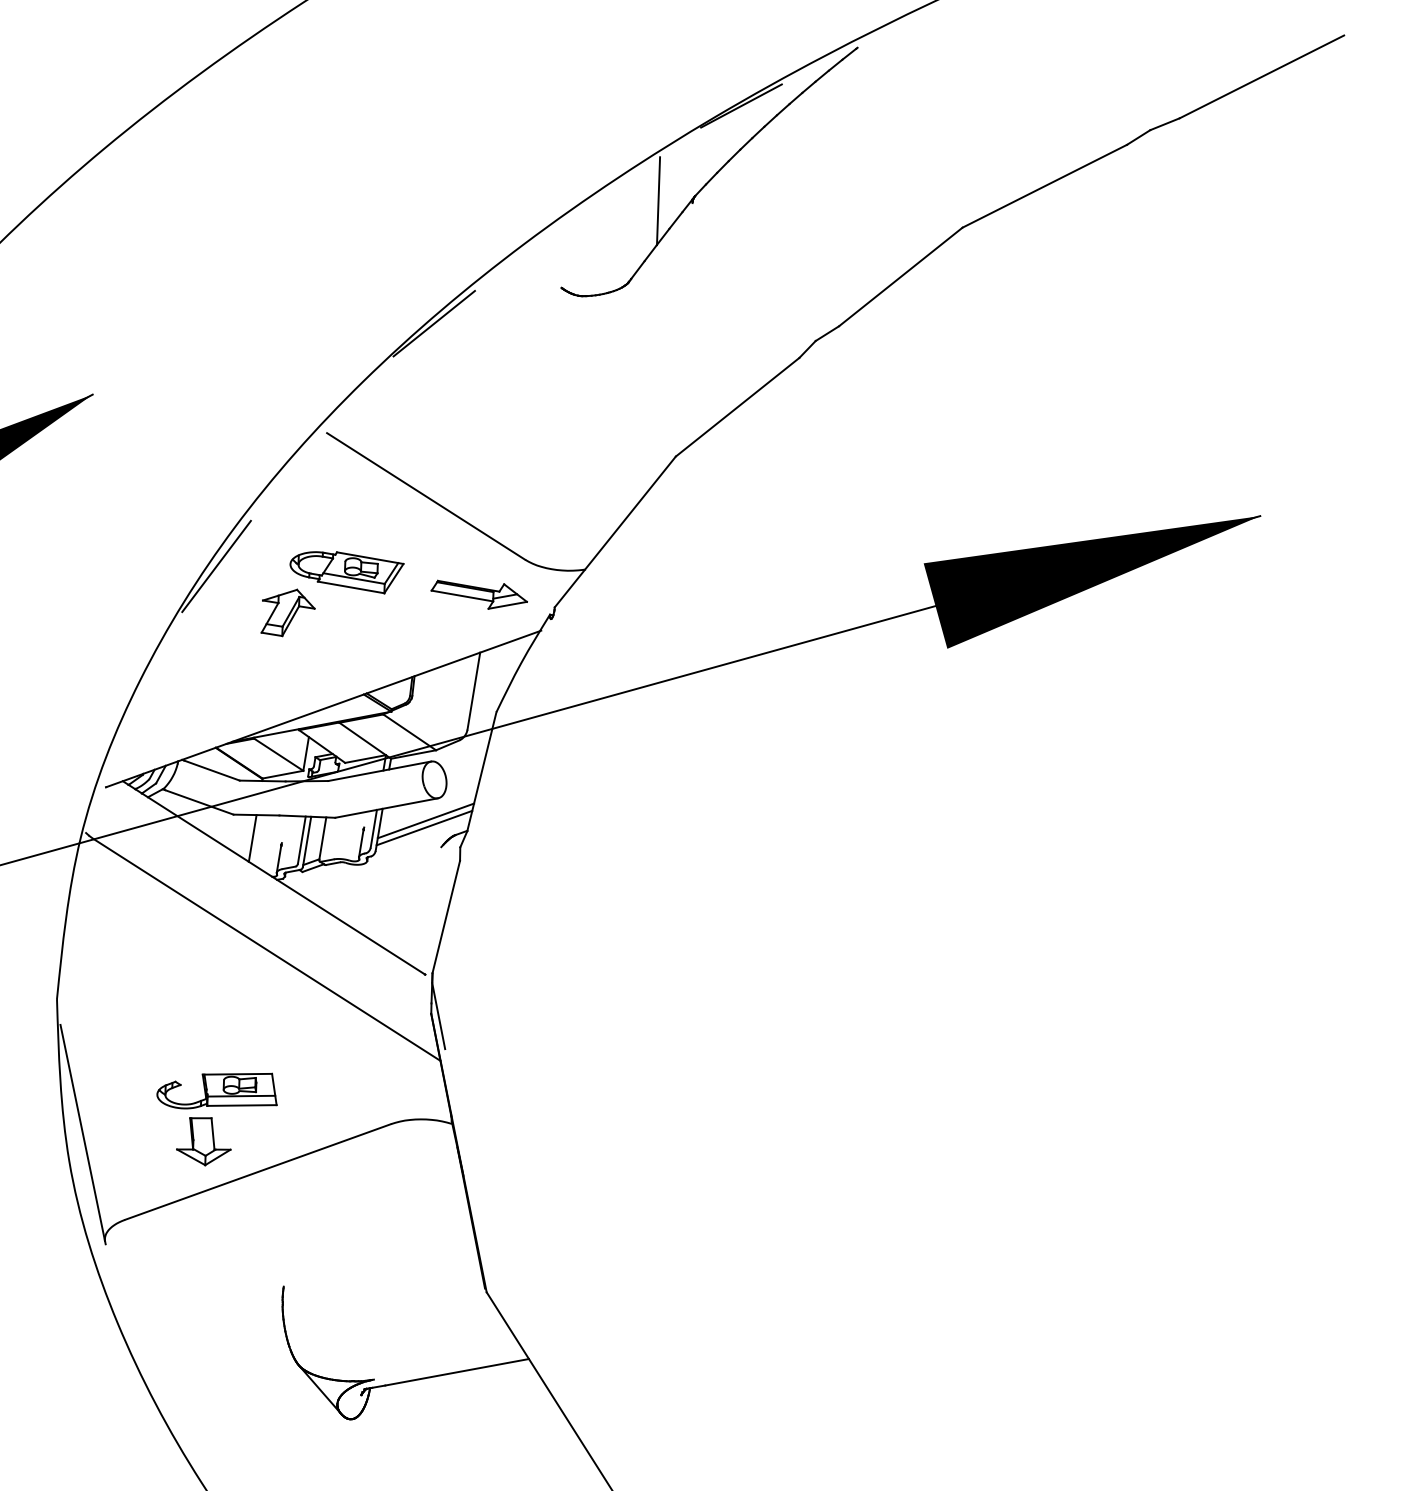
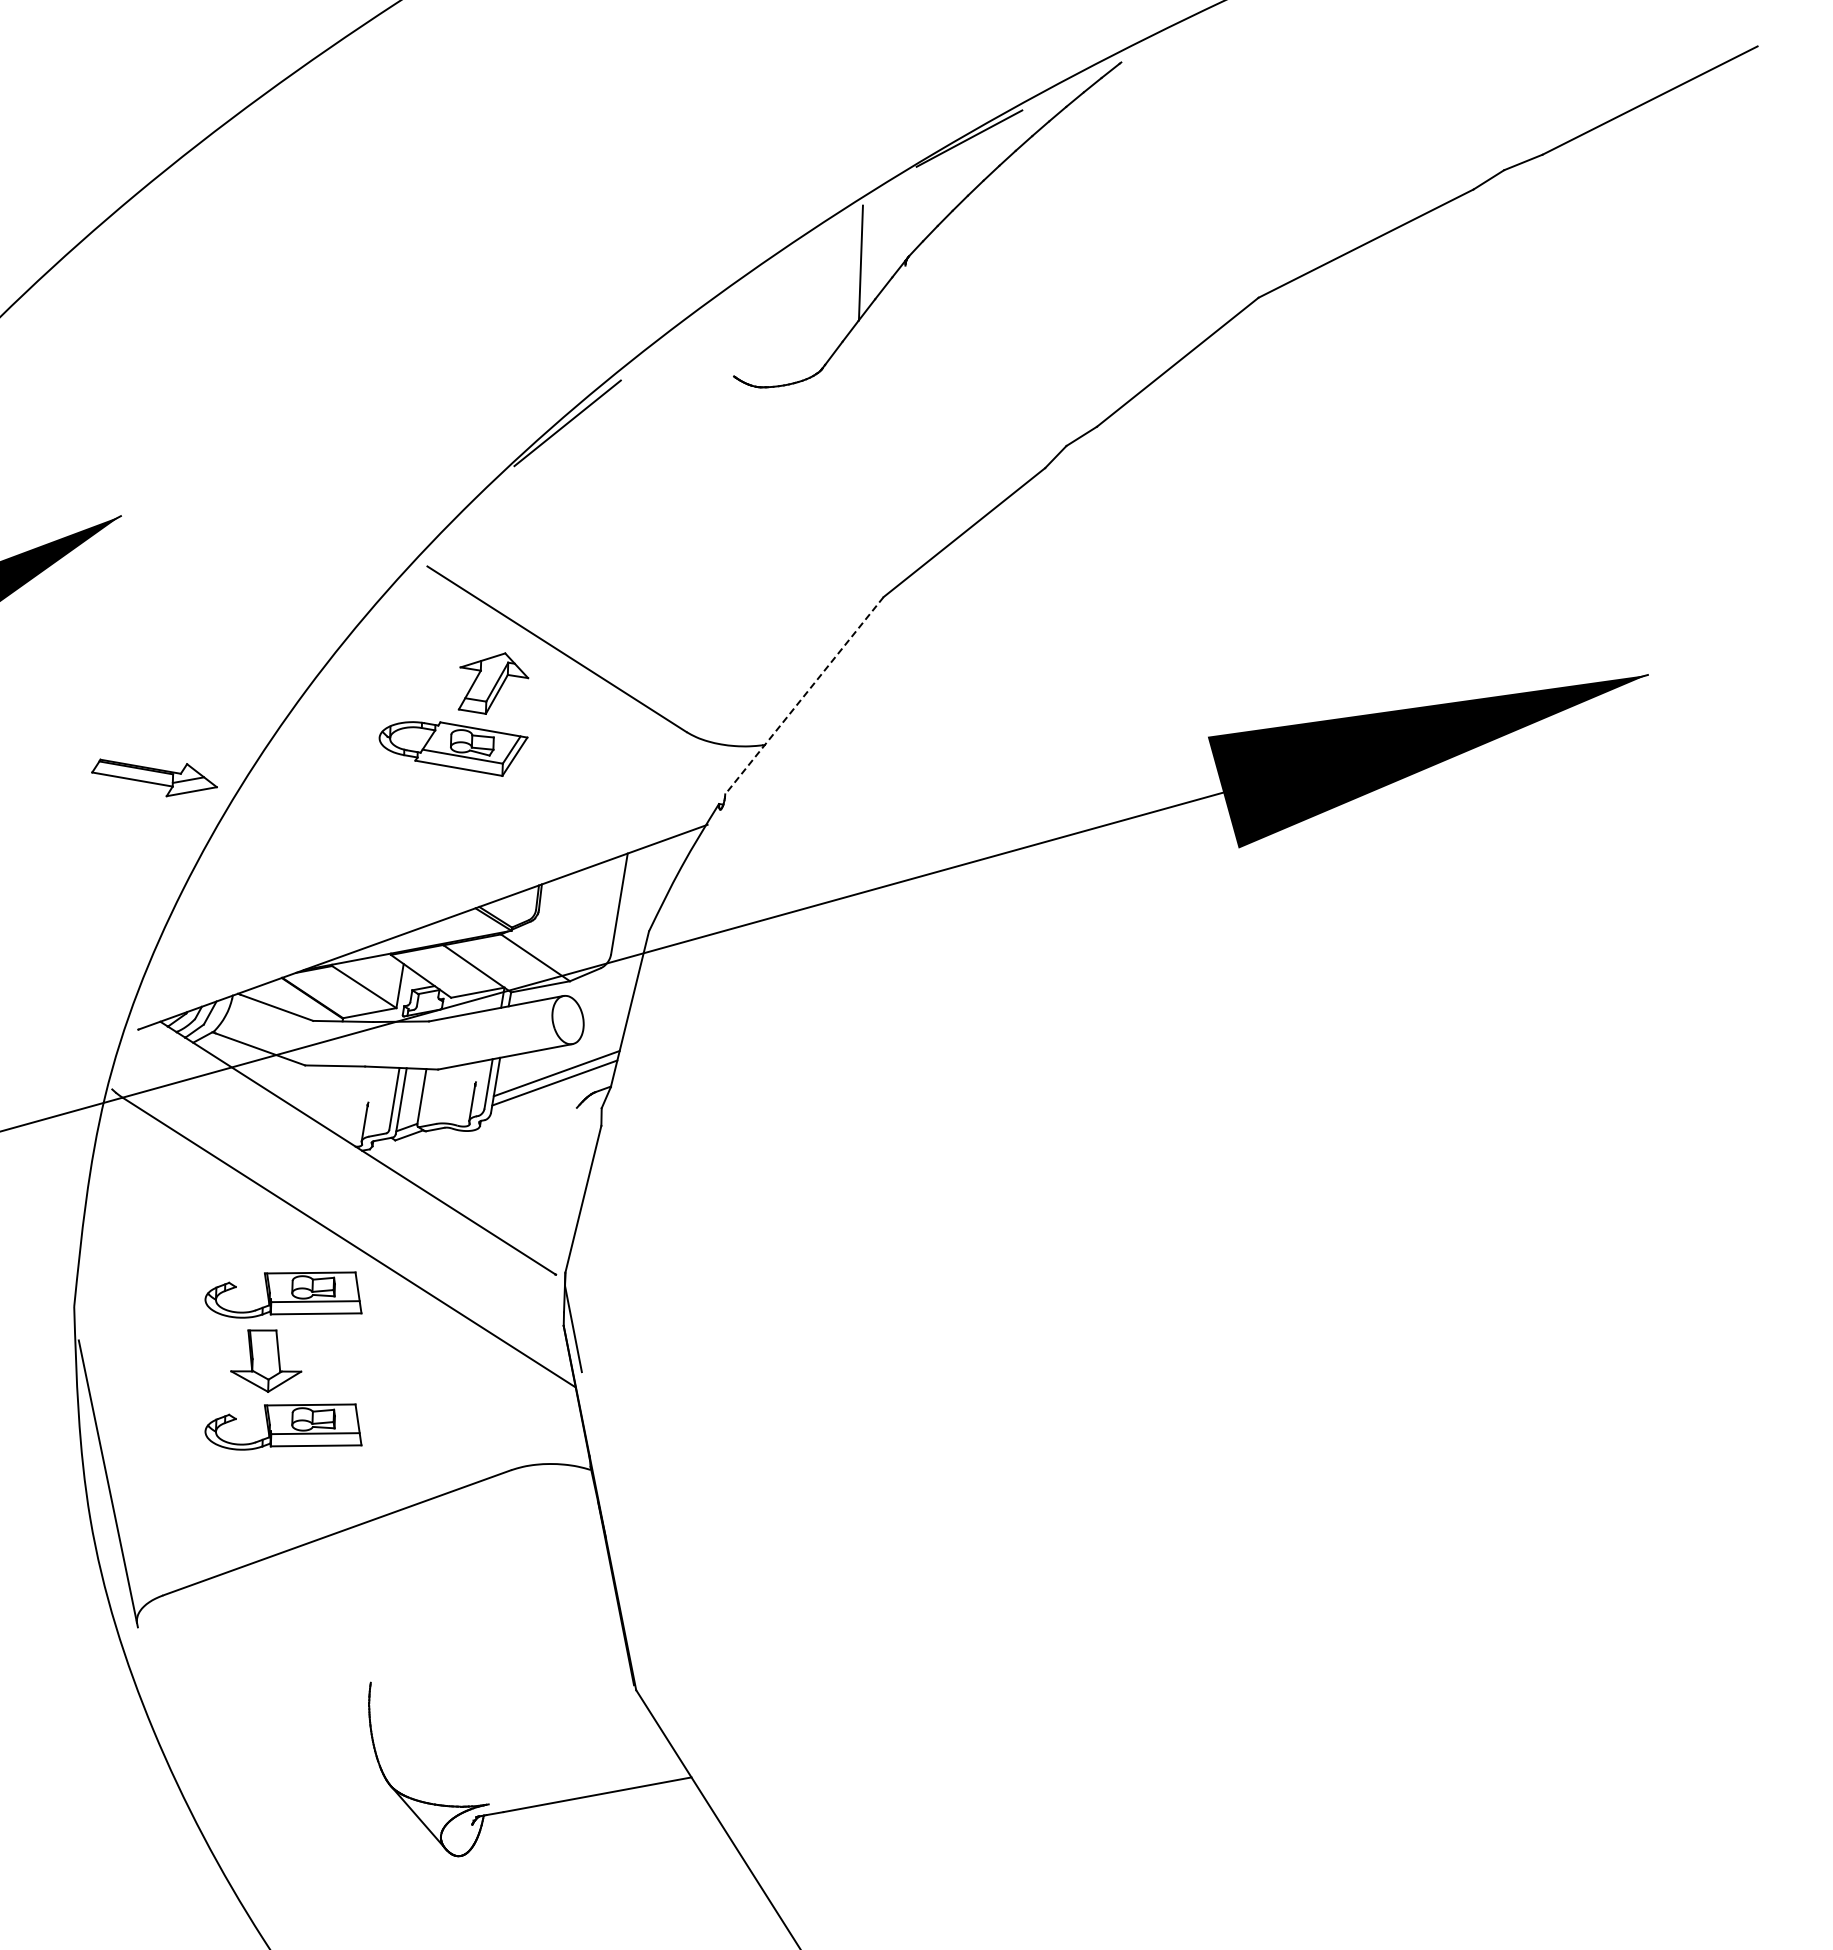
line: (615, 532) -> (804, 696), solid -> dashed
line: (216, 566) -> (282, 740), removed
part: (479, 594) -> (154, 777), moved
part: (288, 612) -> (493, 683), moved
line: (252, 838) -> (330, 1096), removed
part: (217, 989) -> (283, 1294), added
part: (204, 1141) -> (266, 1360), moved

